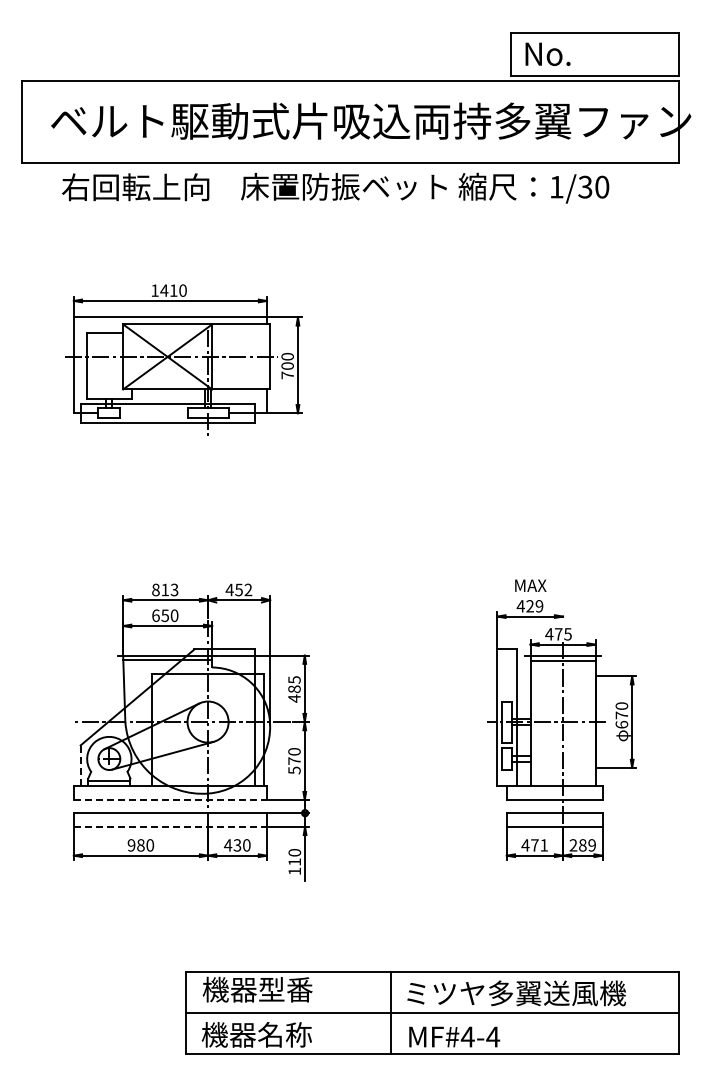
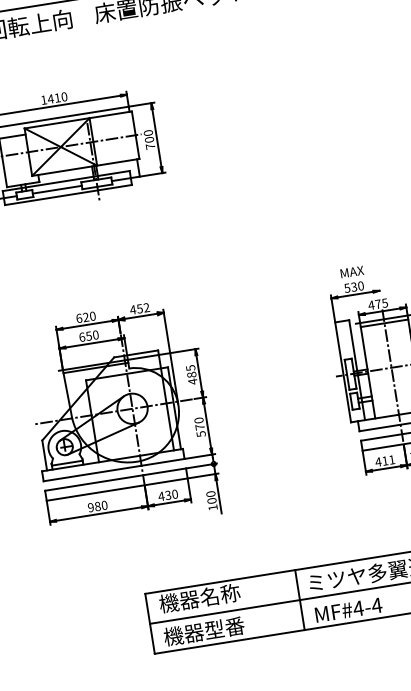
line: (153, 413) -> (57, 189), added
text: (165, 589) -> (86, 316), 813 -> 620
text: (529, 606) -> (353, 287), 429 -> 530
line: (80, 765) -> (44, 455), dashed -> solid
line: (170, 800) -> (114, 470), dashed -> solid
line: (170, 826) -> (117, 489), dashed -> solid
text: (534, 845) -> (384, 461), 471 -> 411
text: (294, 861) -> (211, 500), 110 -> 100
text: (285, 989) -> (219, 594), 機器型番 -> 機器名称
text: (284, 1034) -> (224, 627), 機器名称 -> 機器型番

